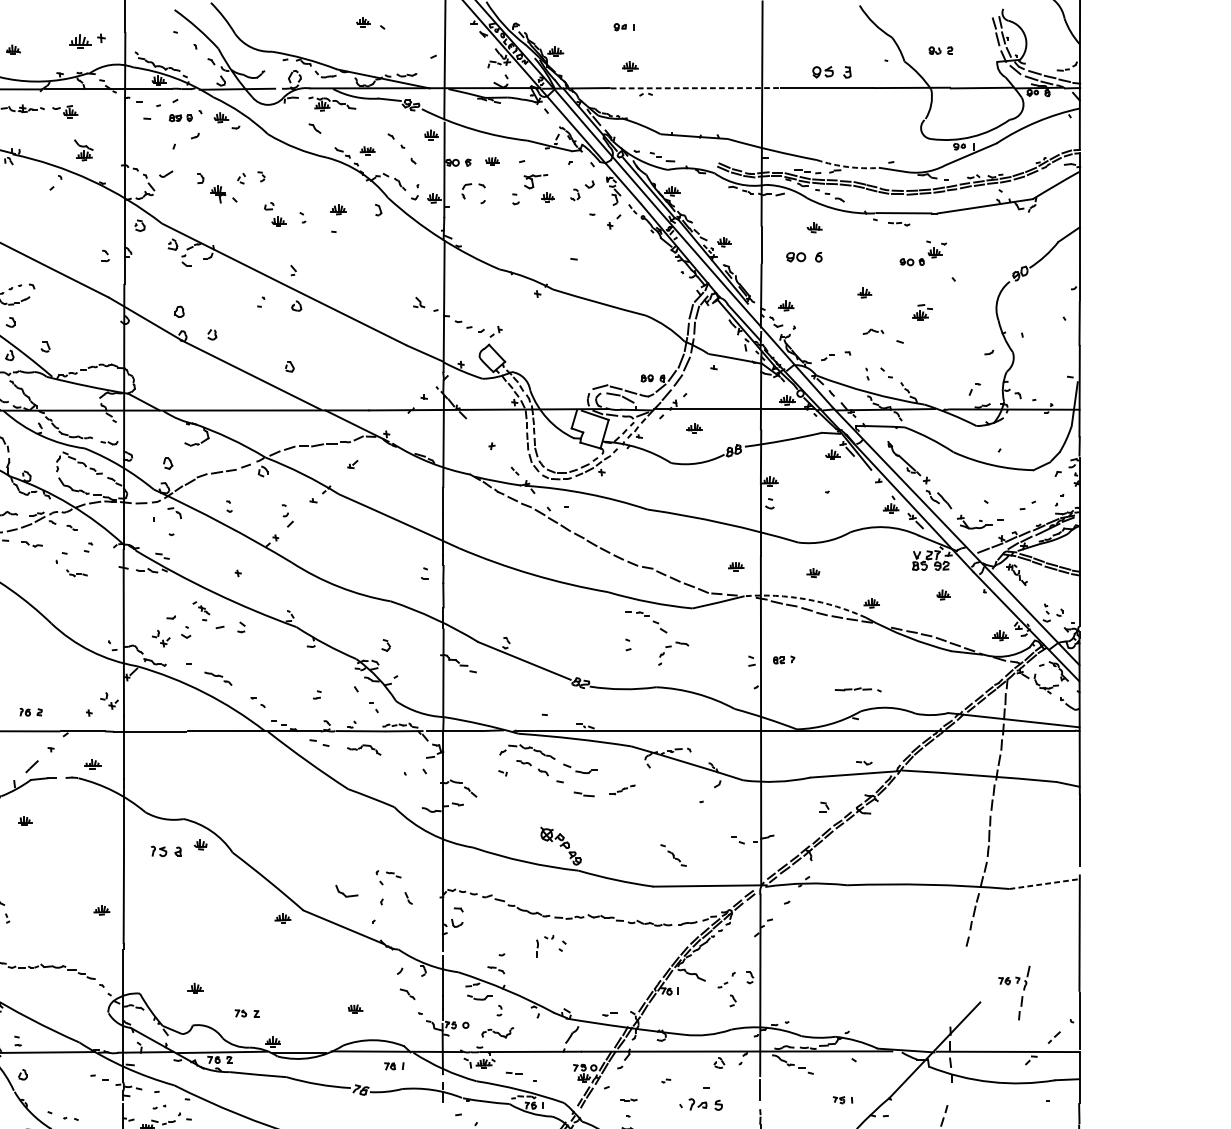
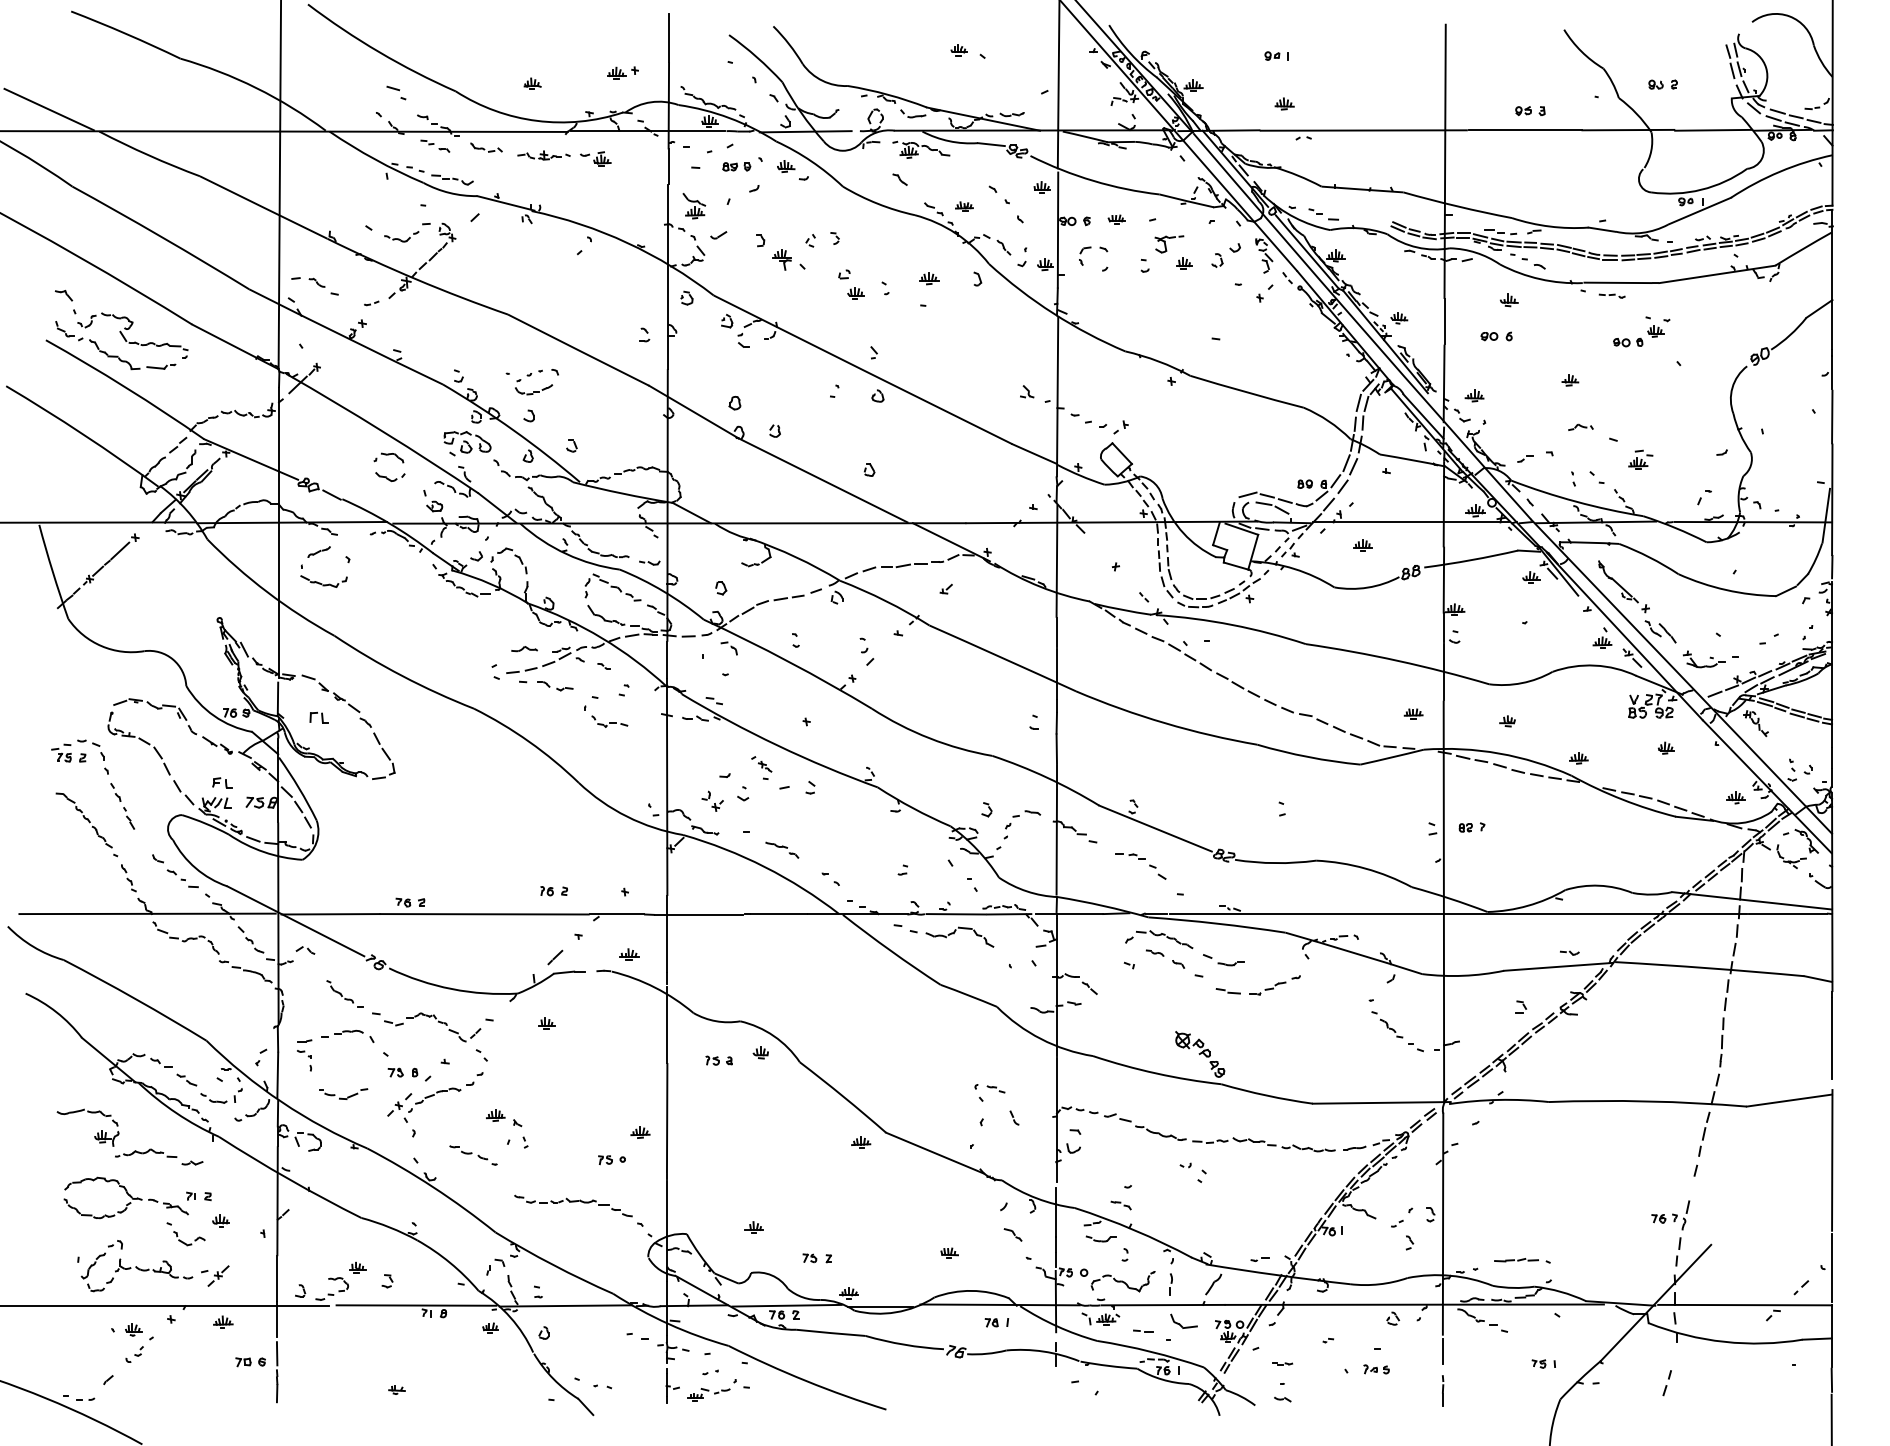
part: (87, 40) -> (622, 72), size x0.71
part: (832, 71) -> (1530, 110), size x0.62
line: (695, 88) -> (1364, 130), dashed -> solid
part: (83, 150) -> (694, 206), moved
arc: (847, 166) -> (1549, 226), dashed -> solid
part: (804, 257) -> (1496, 336), size x0.71
part: (922, 312) -> (1640, 459), moved
part: (32, 544) -> (555, 686), size x1.43
part: (76, 573) -> (609, 721), size x1.43
arc: (806, 599) -> (1499, 753), dashed -> solid
part: (645, 616) -> (1140, 859), moved
part: (671, 646) -> (1019, 816), moved
part: (858, 689) -> (1522, 1260), moved
part: (109, 700) -> (649, 876), removed
part: (363, 749) -> (959, 936), size x1.67
part: (622, 789) -> (1274, 985), size x1.67
part: (165, 851) -> (718, 1060), size x0.71
part: (673, 855) -> (1387, 1024), moved
line: (1044, 884) -> (1789, 1100), dashed -> solid
part: (346, 890) -> (1183, 1320), moved
part: (78, 933) -> (611, 1160), added
part: (536, 948) -> (1170, 1284), moved
part: (1021, 996) -> (1679, 1237), moved
part: (497, 1032) -> (1122, 1281), size x1.67
part: (705, 1104) -> (1376, 1369), size x0.62

